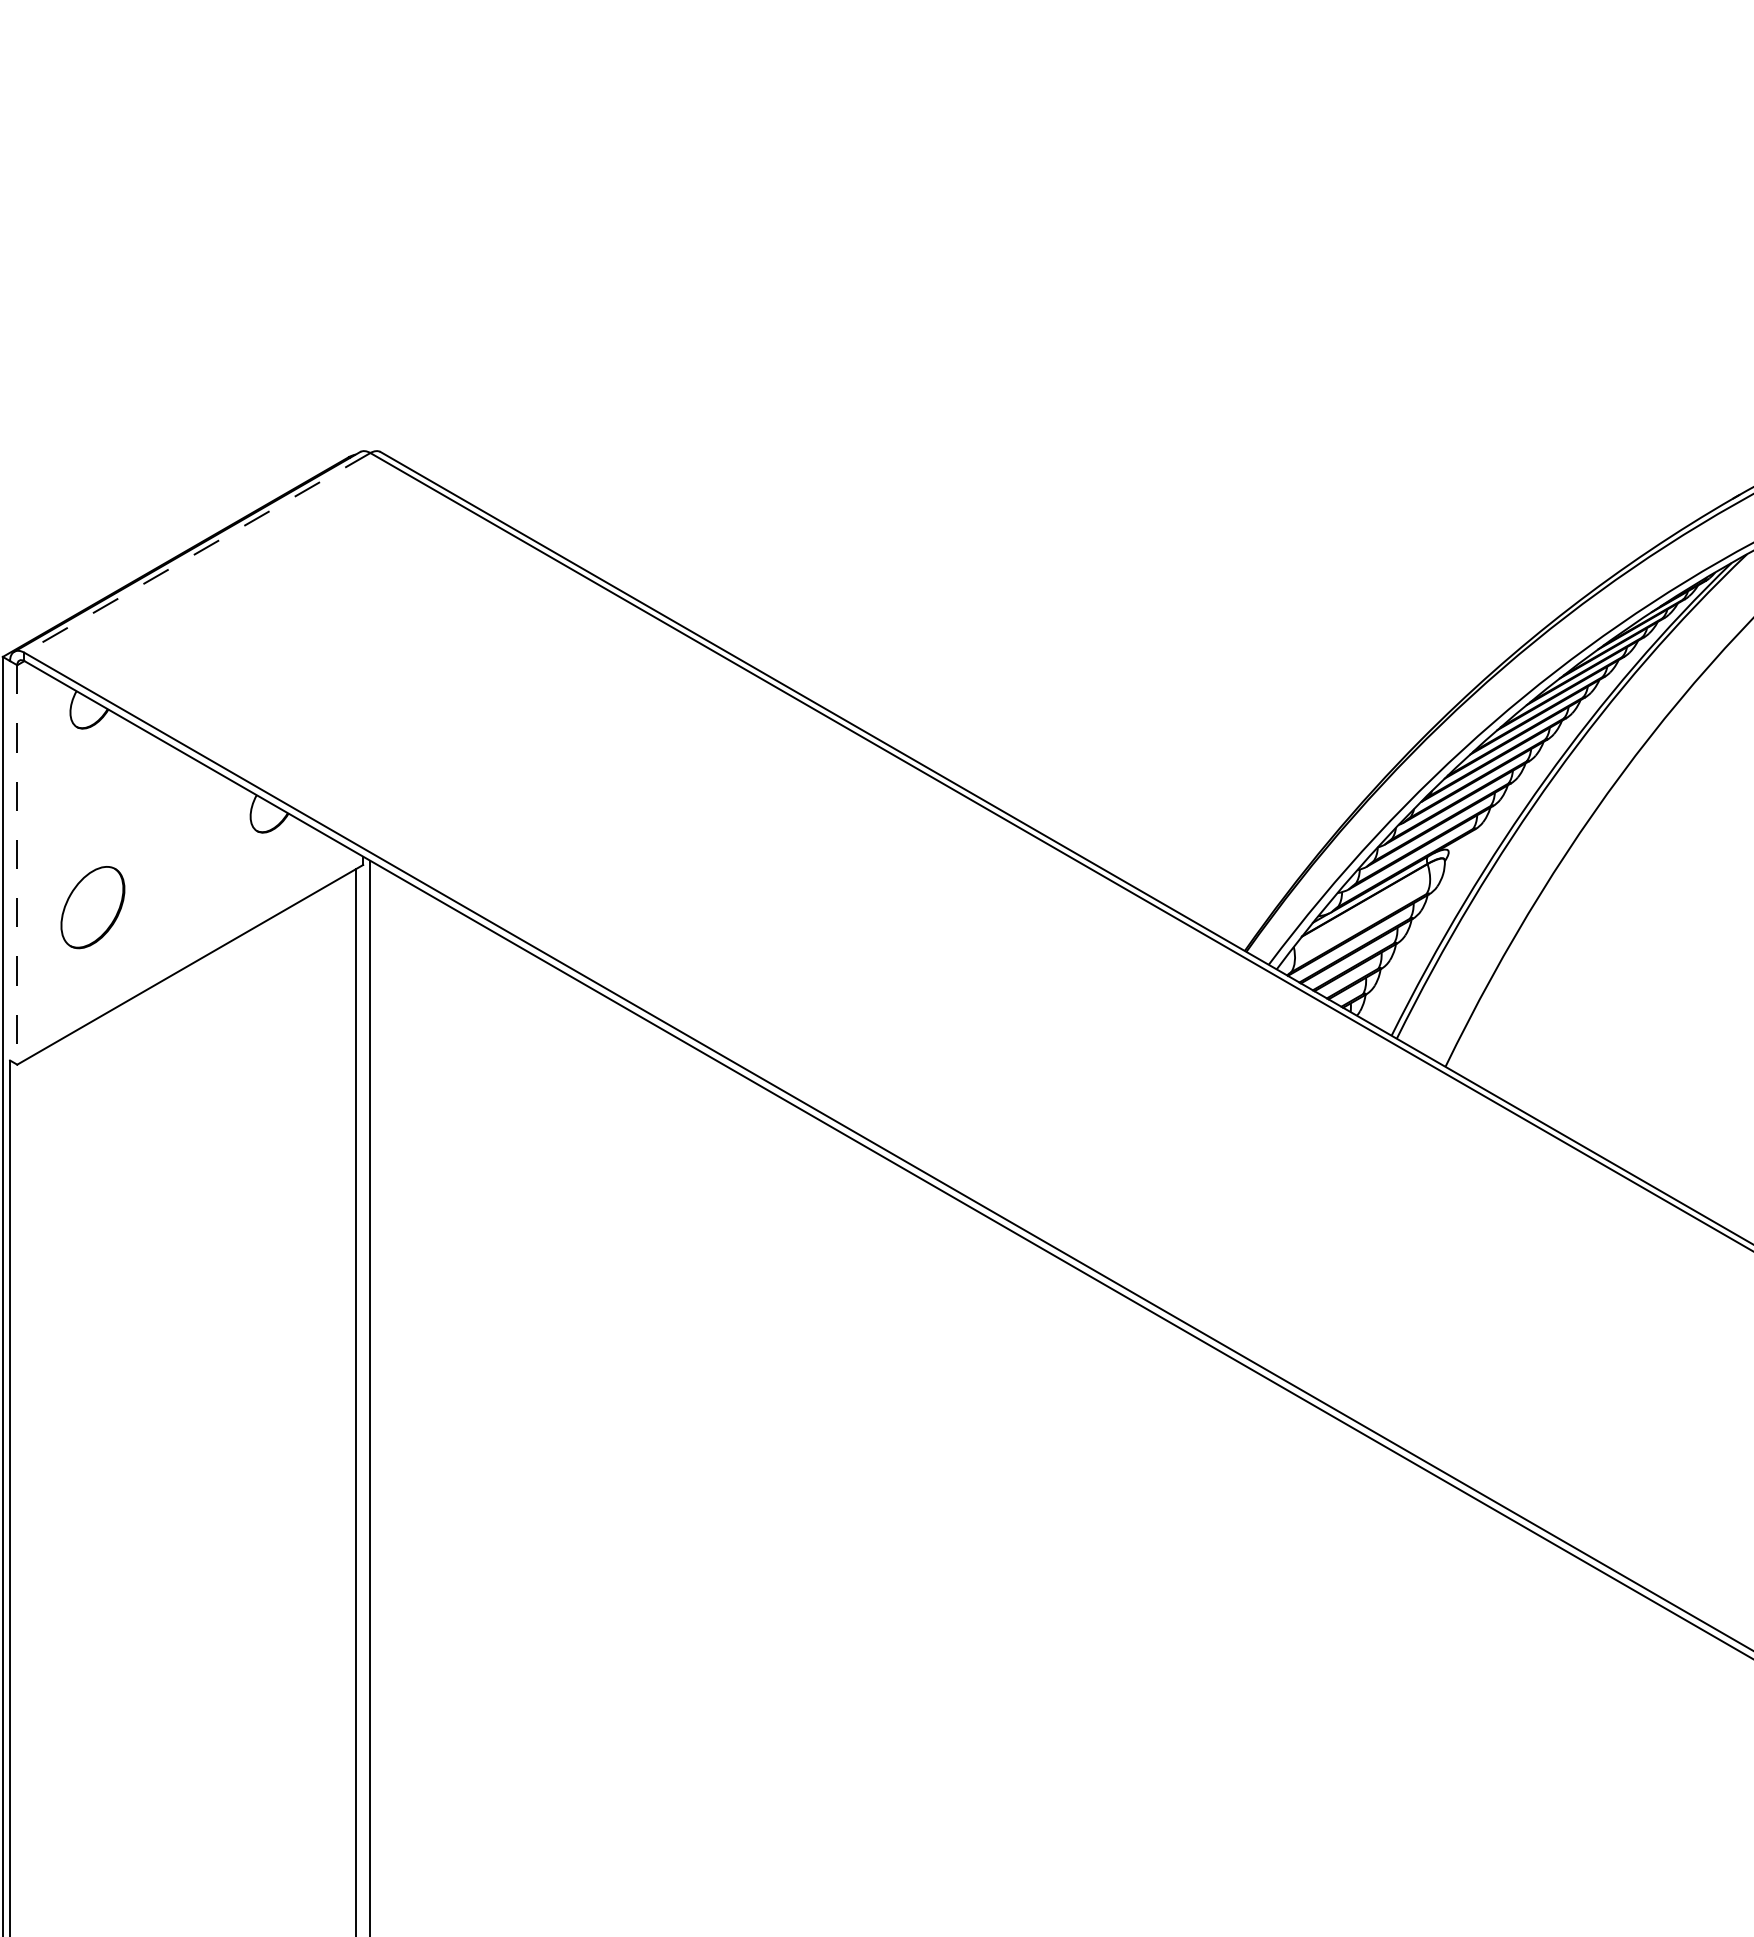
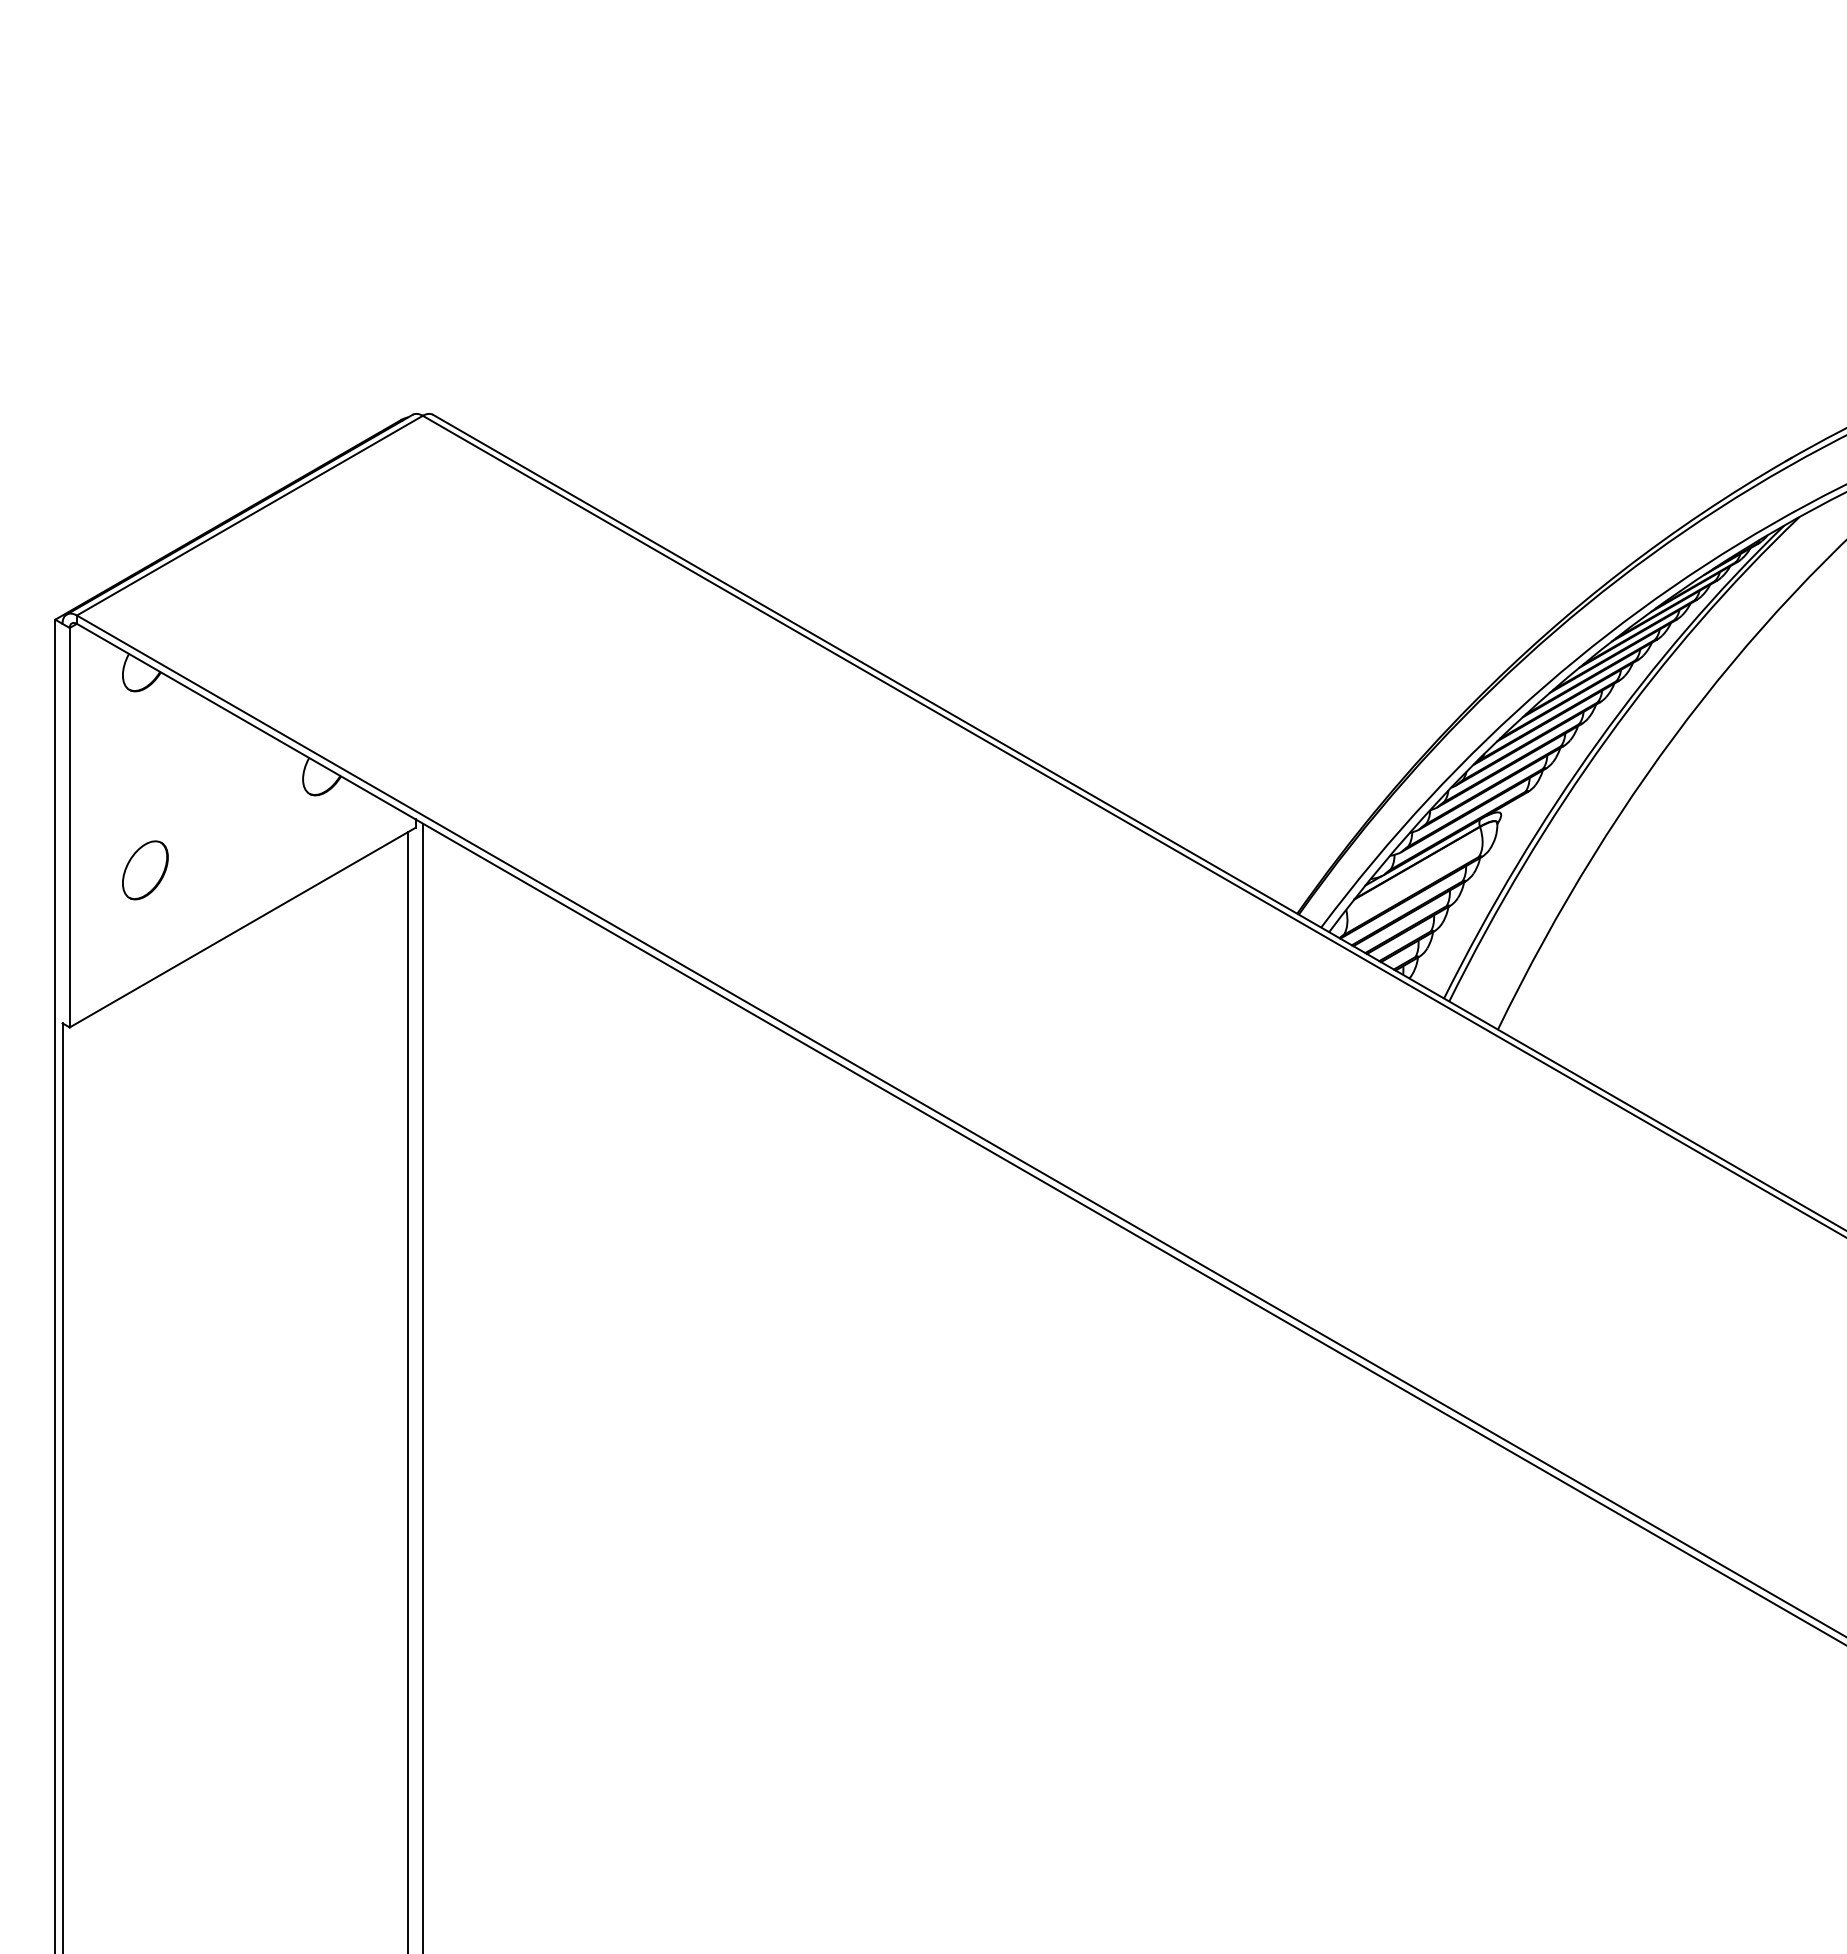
line: (197, 552) -> (249, 515), dashed -> solid
line: (17, 864) -> (69, 827), dashed -> solid
part: (93, 907) -> (145, 870), size x0.71

